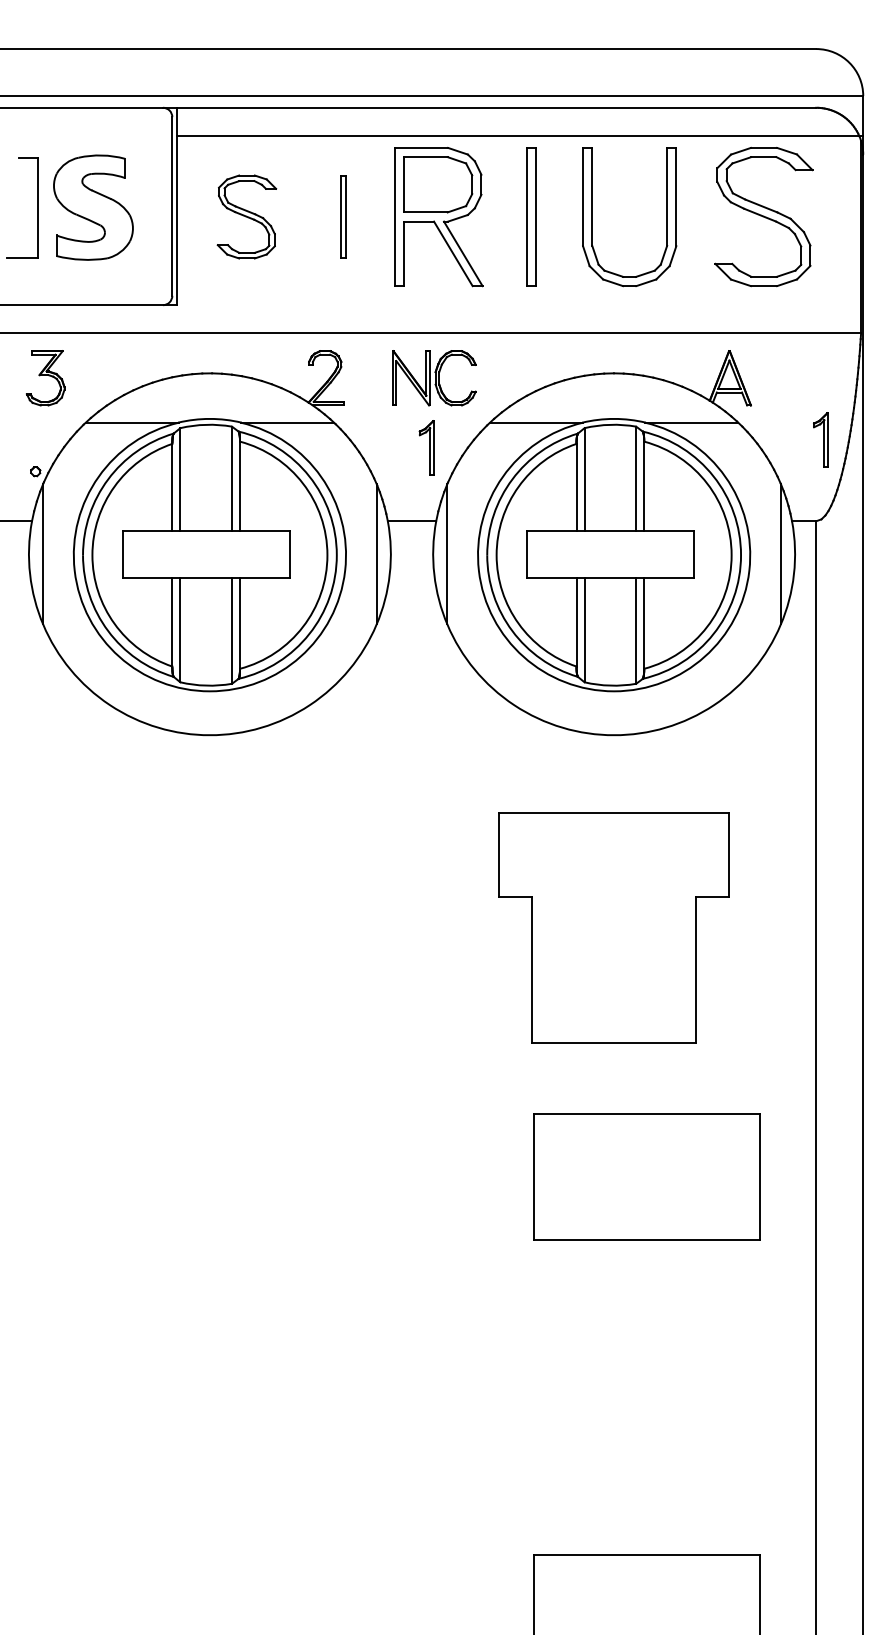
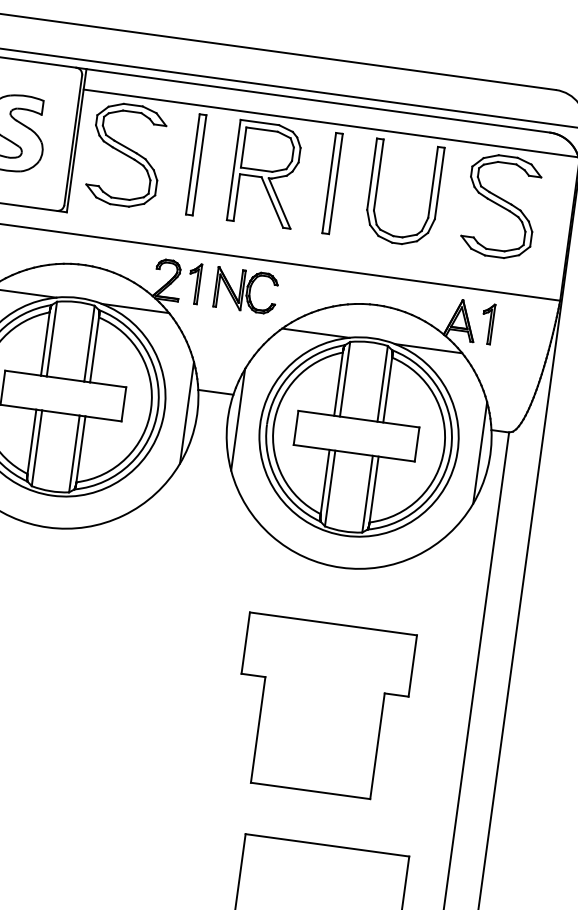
part: (246, 216) -> (126, 154), size x1.67
part: (343, 216) -> (196, 164), size x1.67
part: (820, 439) -> (487, 323), moved
part: (426, 447) -> (194, 283), moved

